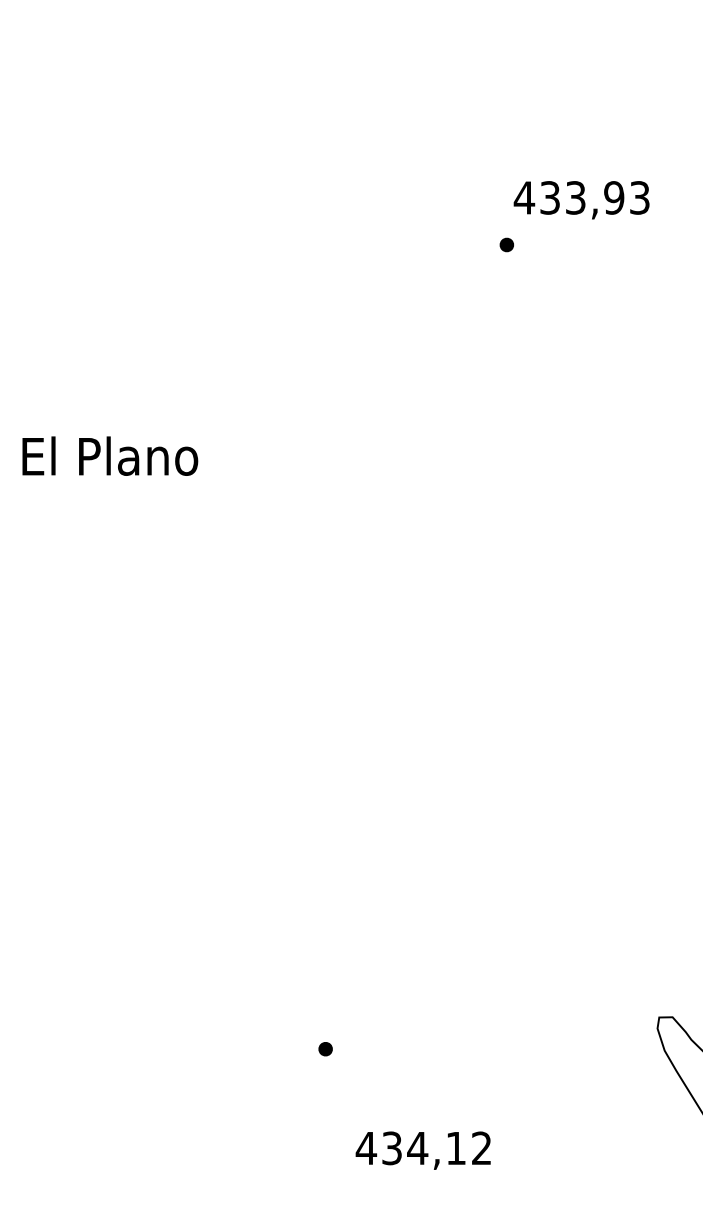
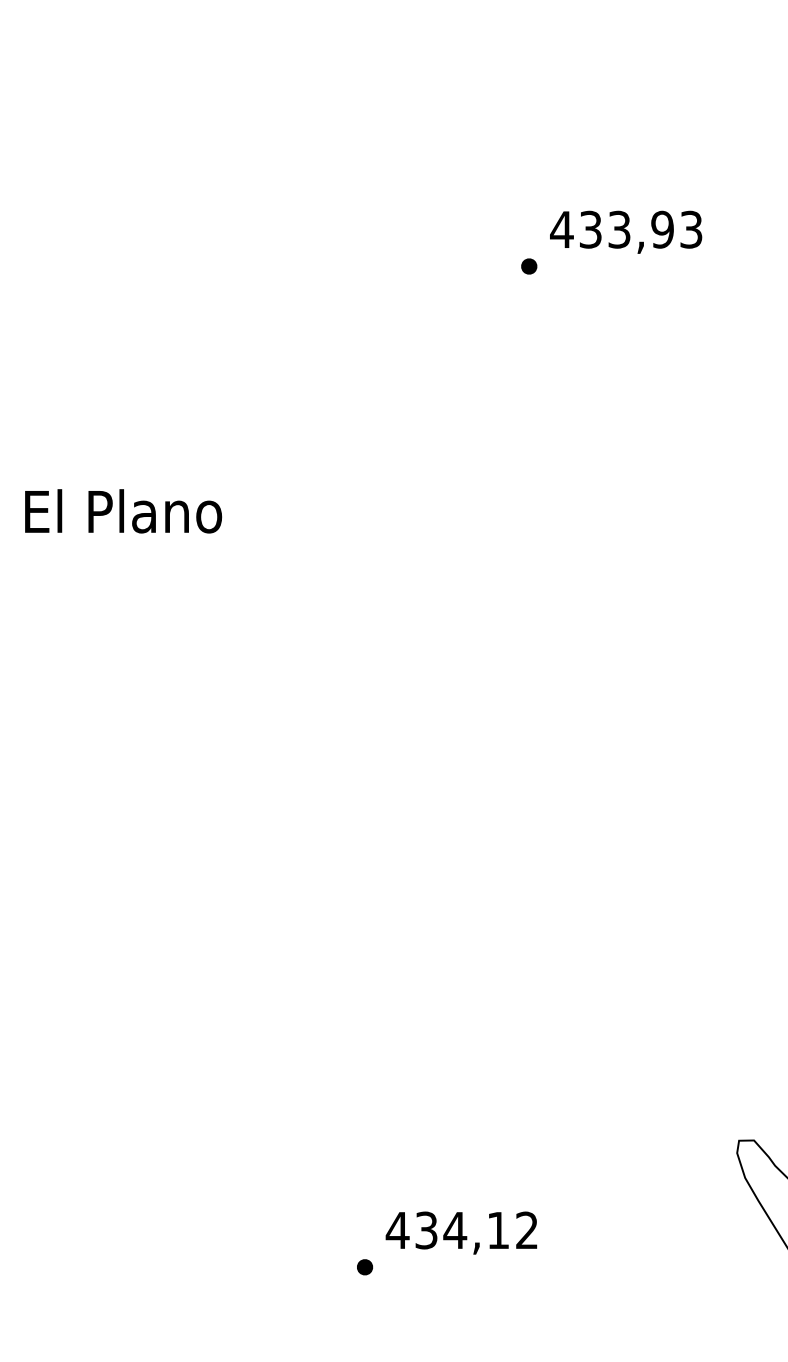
text: (582, 199) -> (626, 231), moved
part: (507, 244) -> (529, 266), moved
part: (325, 1049) -> (364, 1267), moved
text: (423, 1150) -> (461, 1232), moved

